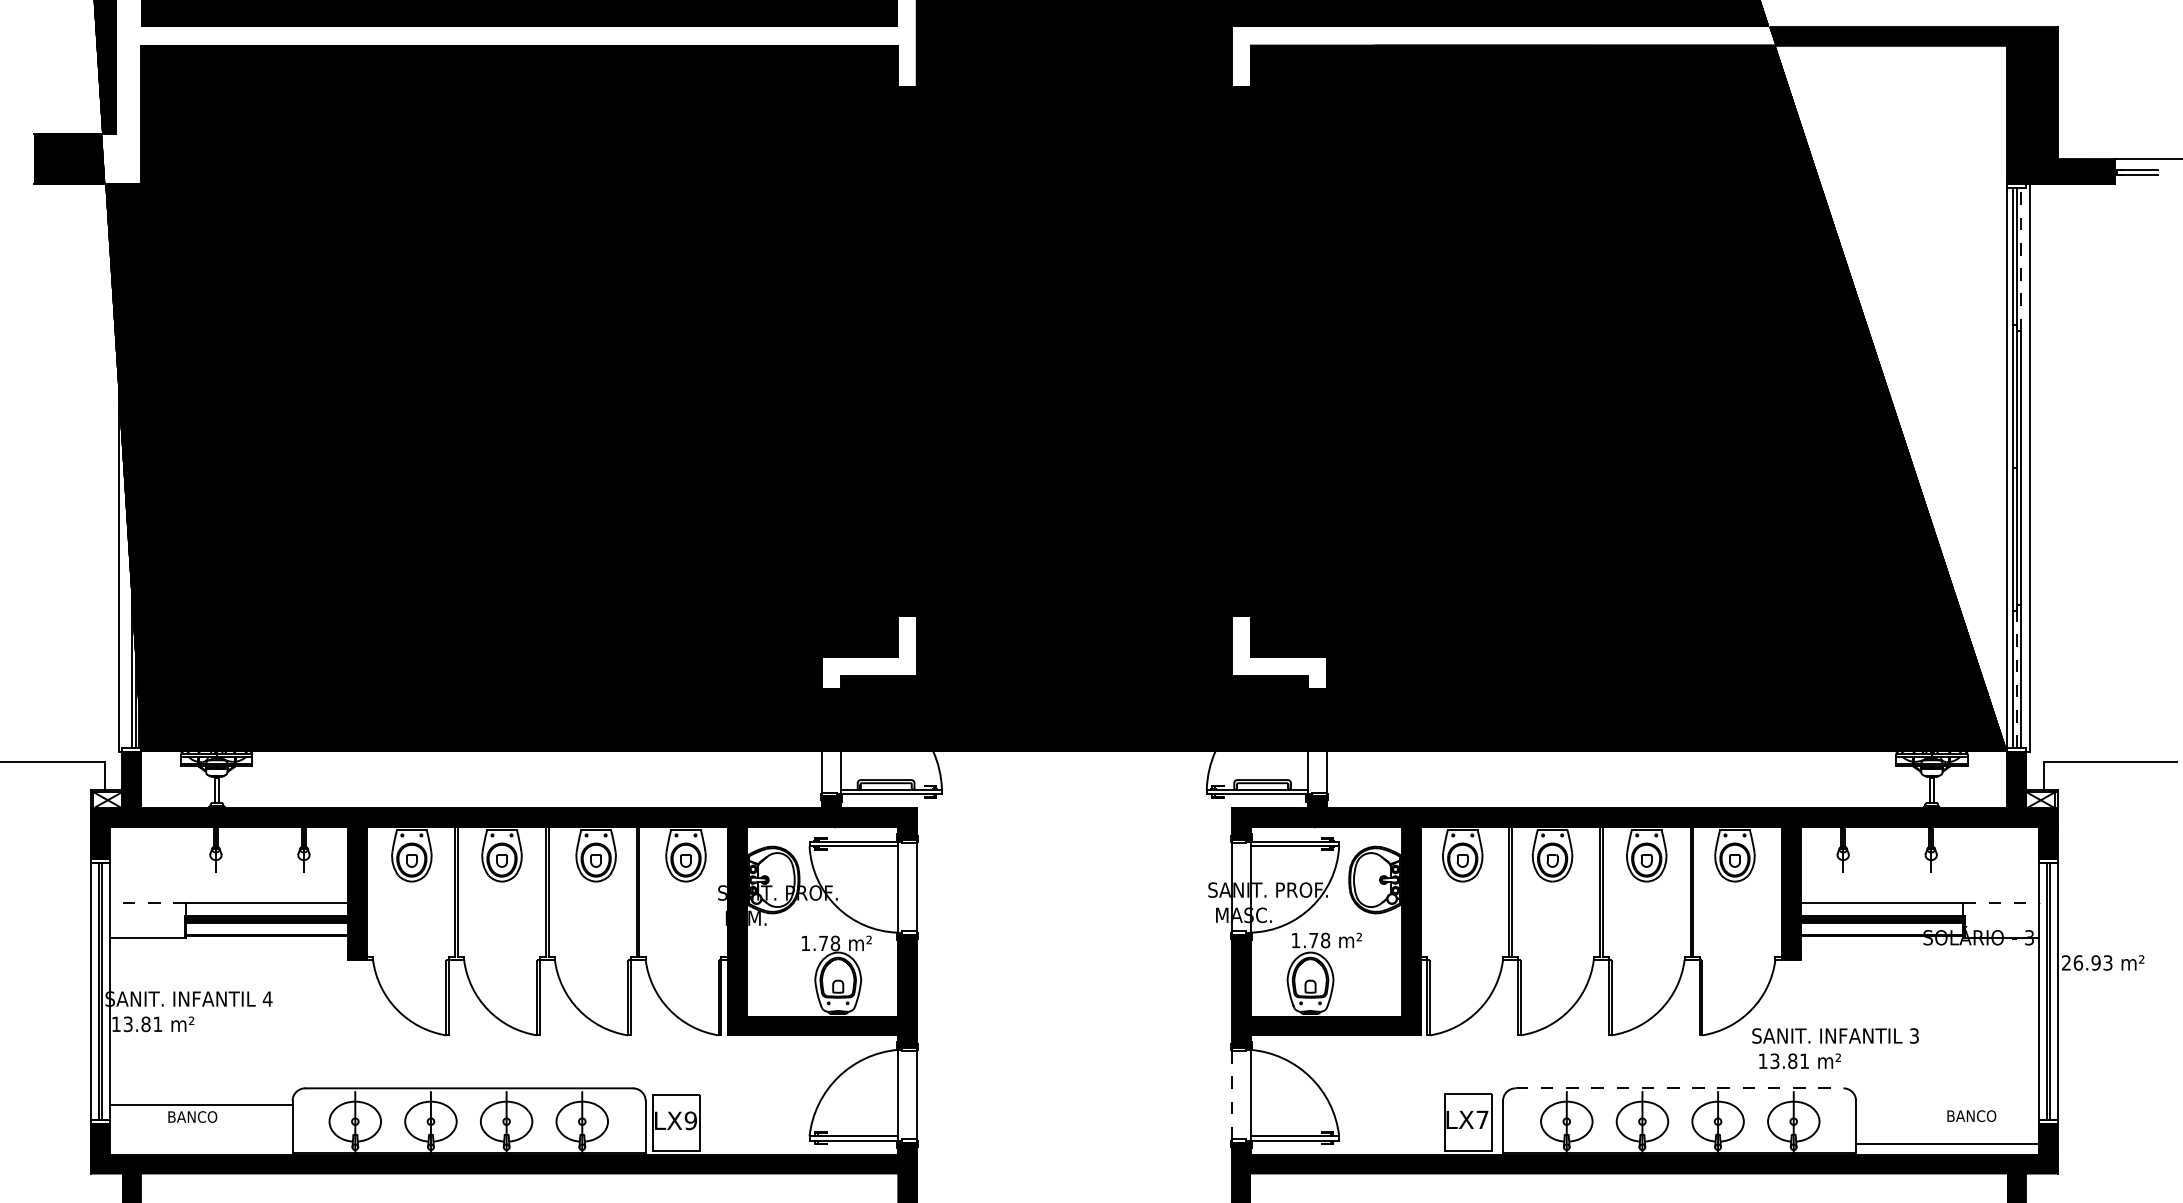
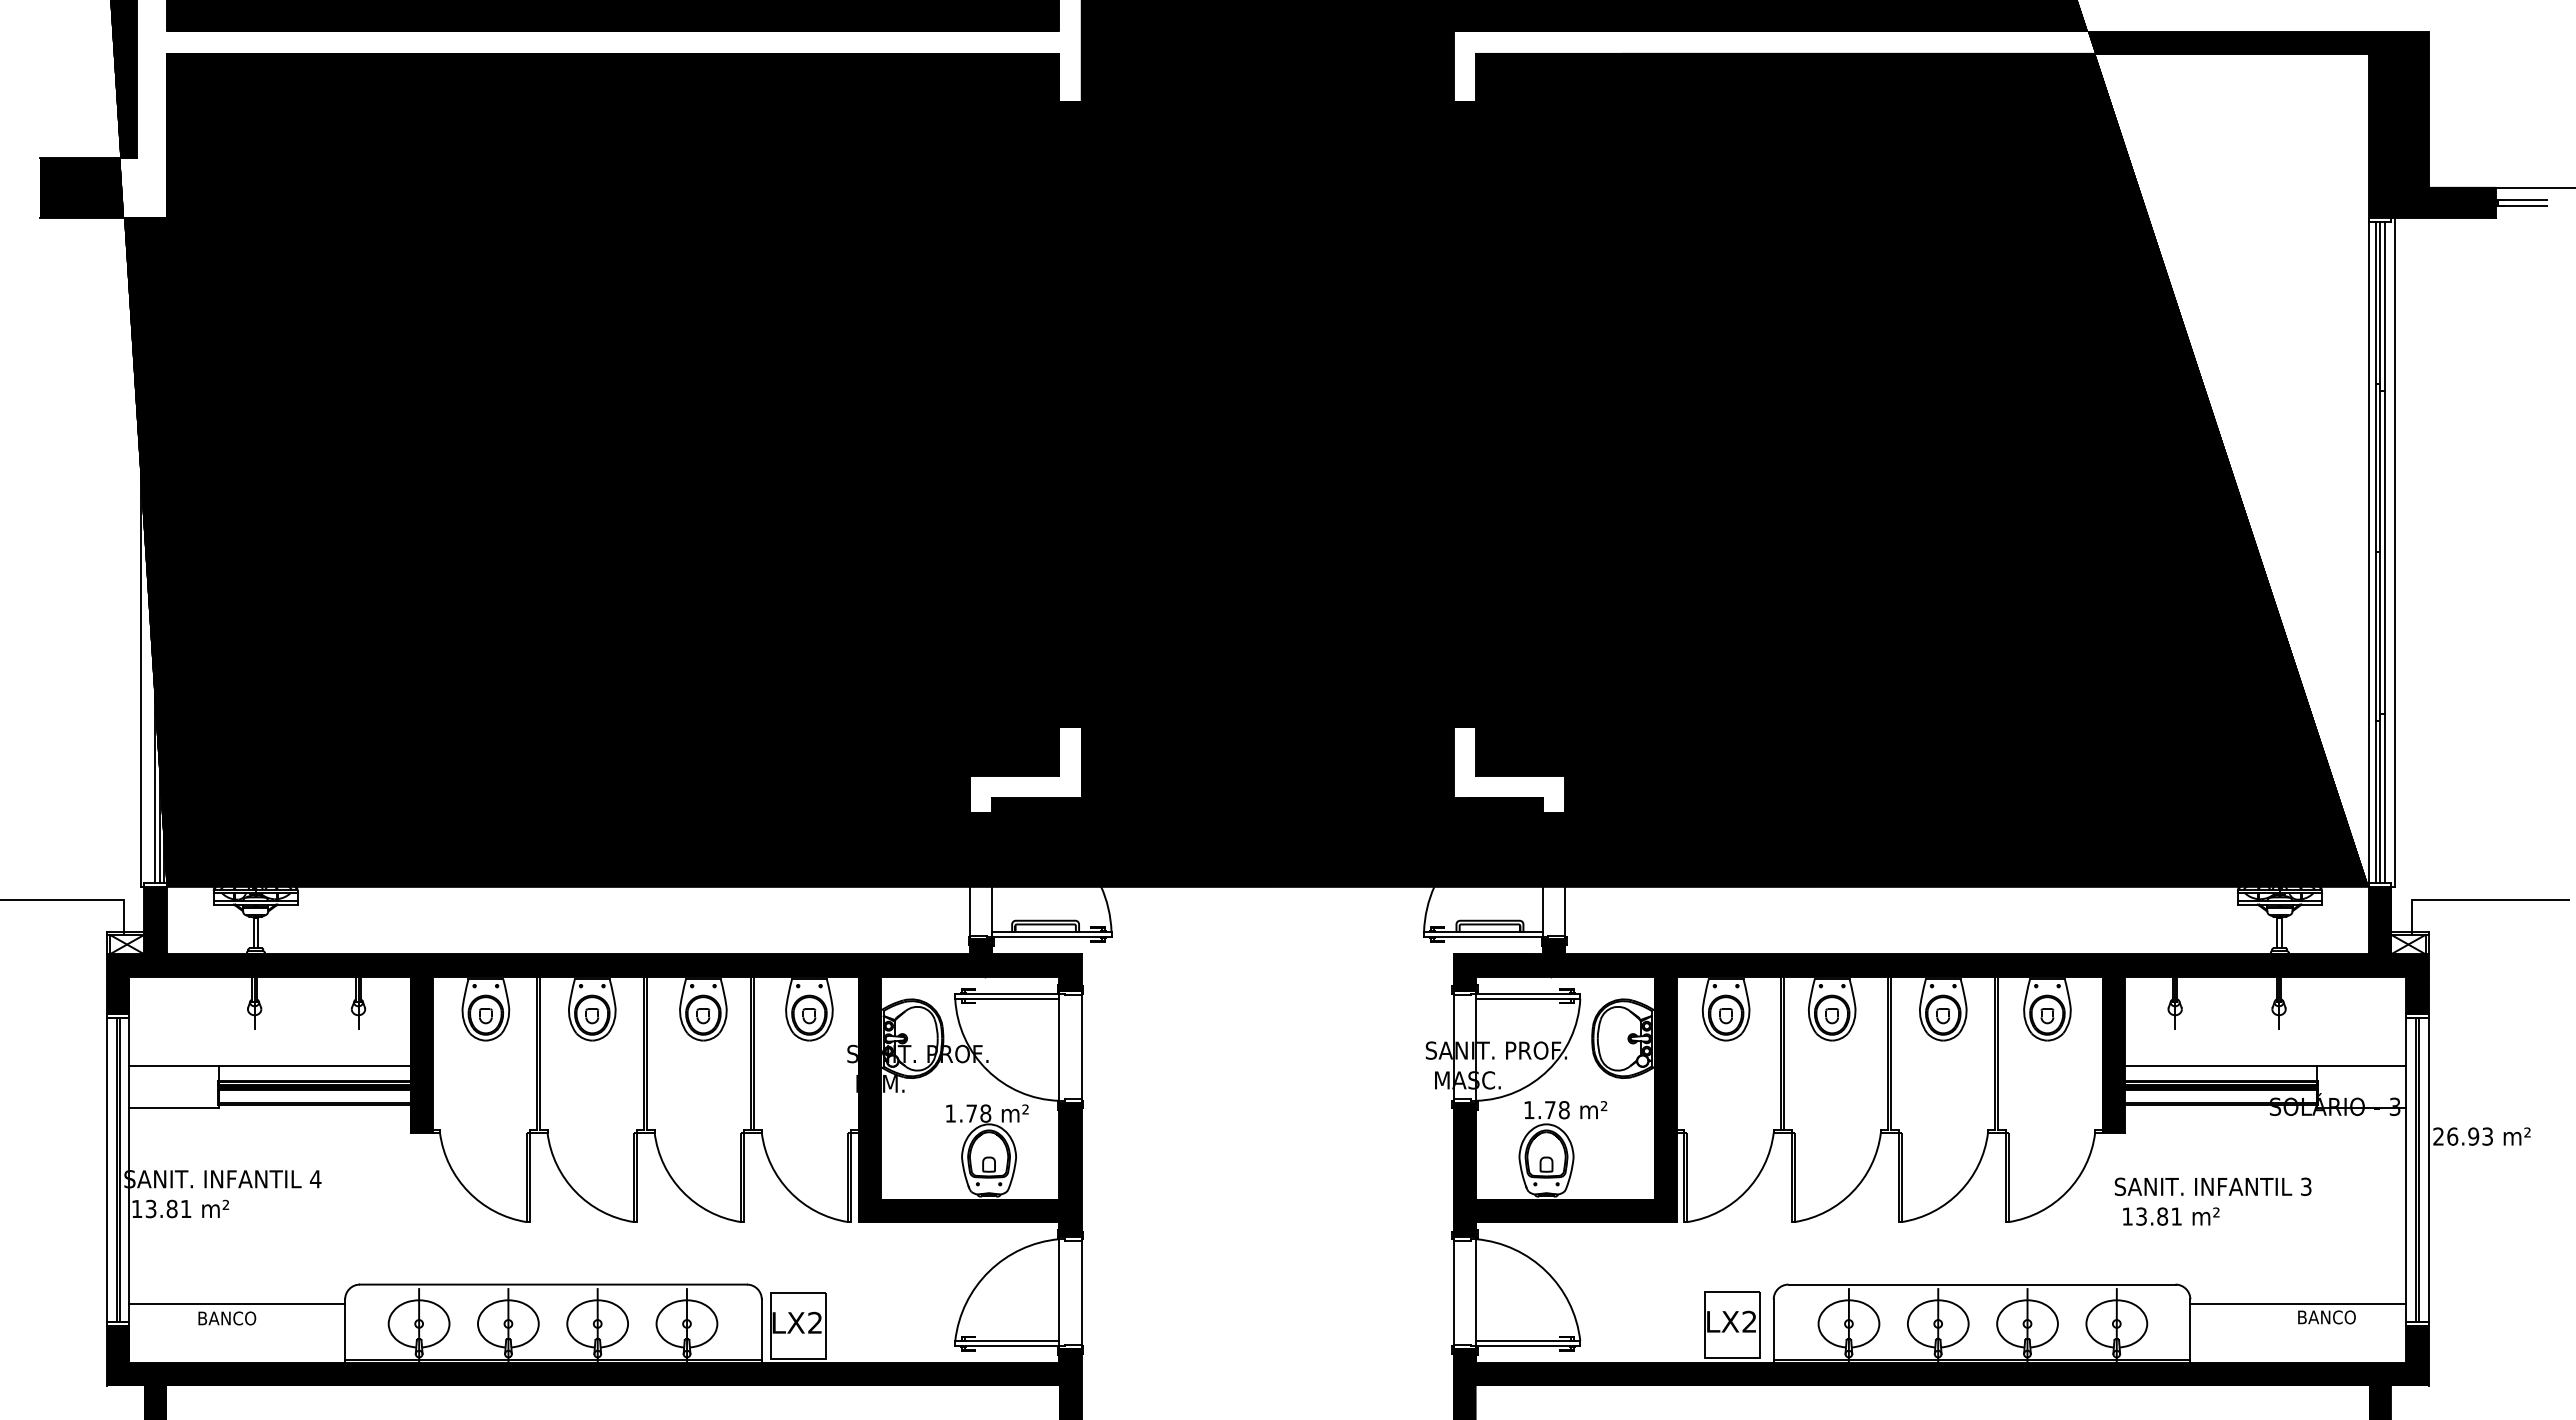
line: (2020, 259) -> (2384, 306), dashed -> solid
line: (2017, 675) -> (2380, 797), dashed -> solid
line: (148, 902) -> (174, 1065), dashed -> solid
line: (2001, 902) -> (2361, 1065), dashed -> solid
text: (1835, 1048) -> (2212, 1201), moved
line: (1679, 1088) -> (1982, 1284), dashed -> solid
line: (1231, 1095) -> (1453, 1292), dashed -> solid
text: (1482, 1119) -> (1749, 1321), LX7 -> LX2
text: (691, 1120) -> (815, 1322), LX9 -> LX2
line: (1947, 1143) -> (2298, 1303), moved

